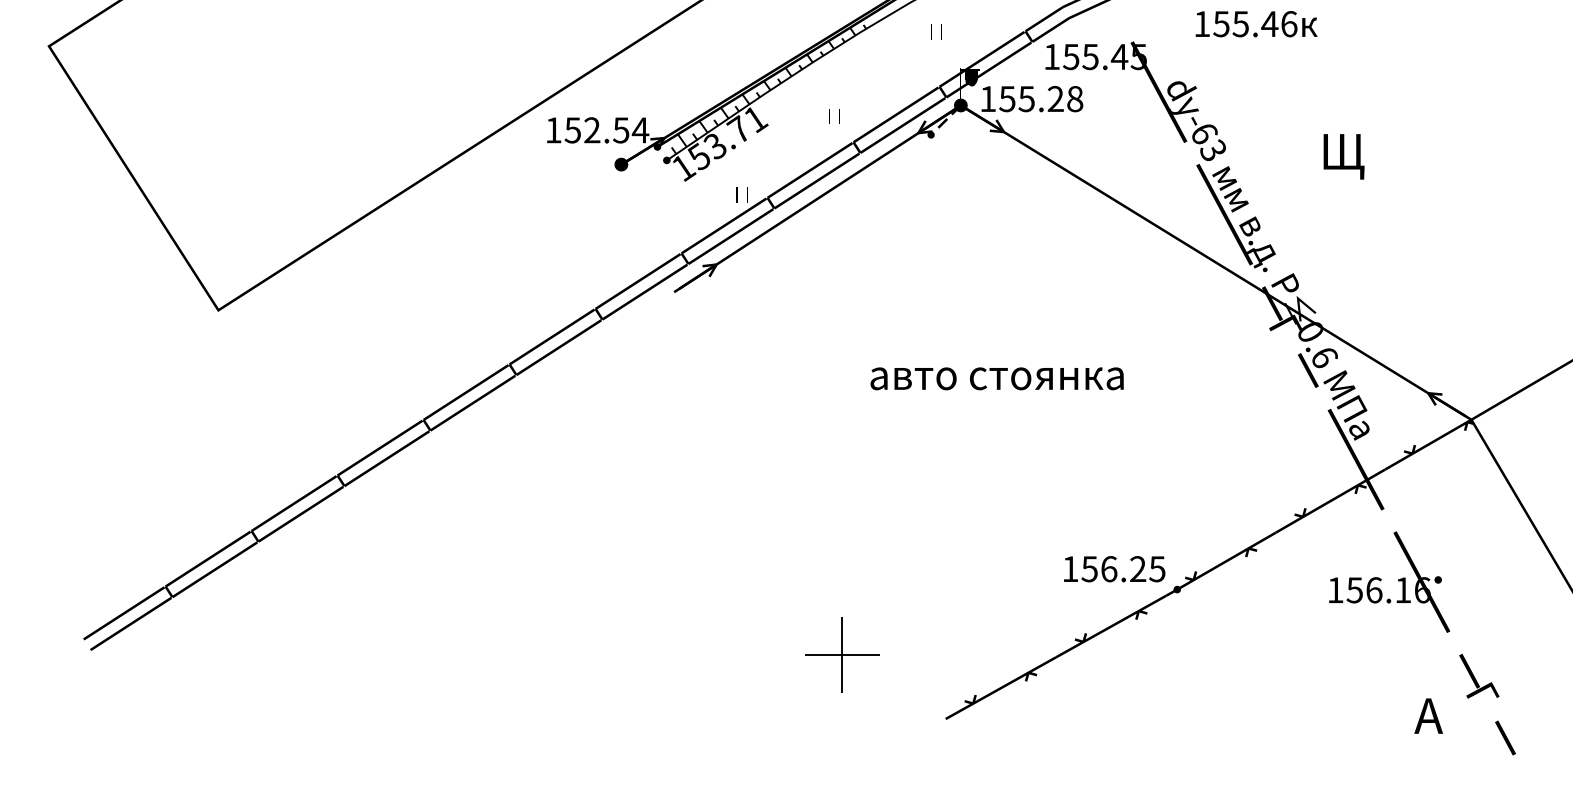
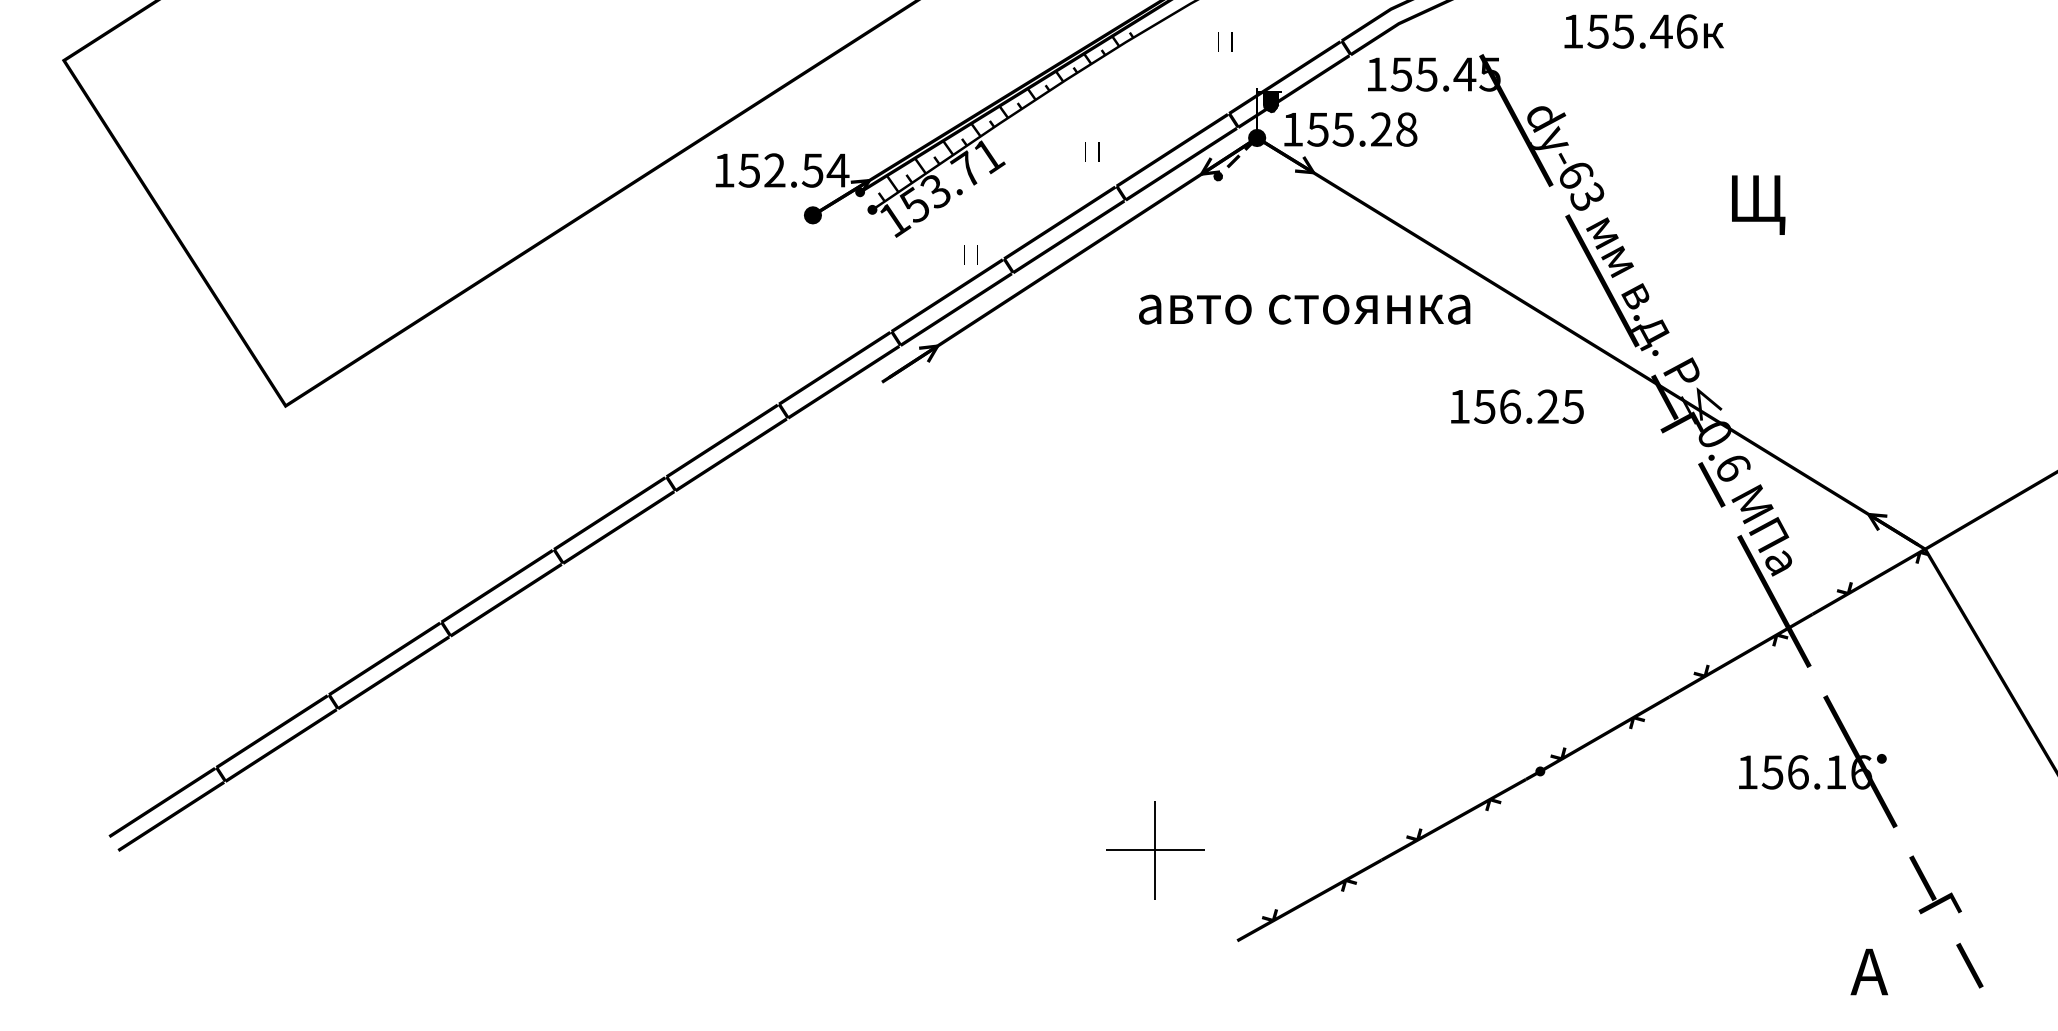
text: (997, 378) -> (1304, 309), moved
text: (1114, 569) -> (1517, 406), moved
part: (842, 655) -> (1155, 850), moved
text: (1428, 715) -> (1868, 971), moved

